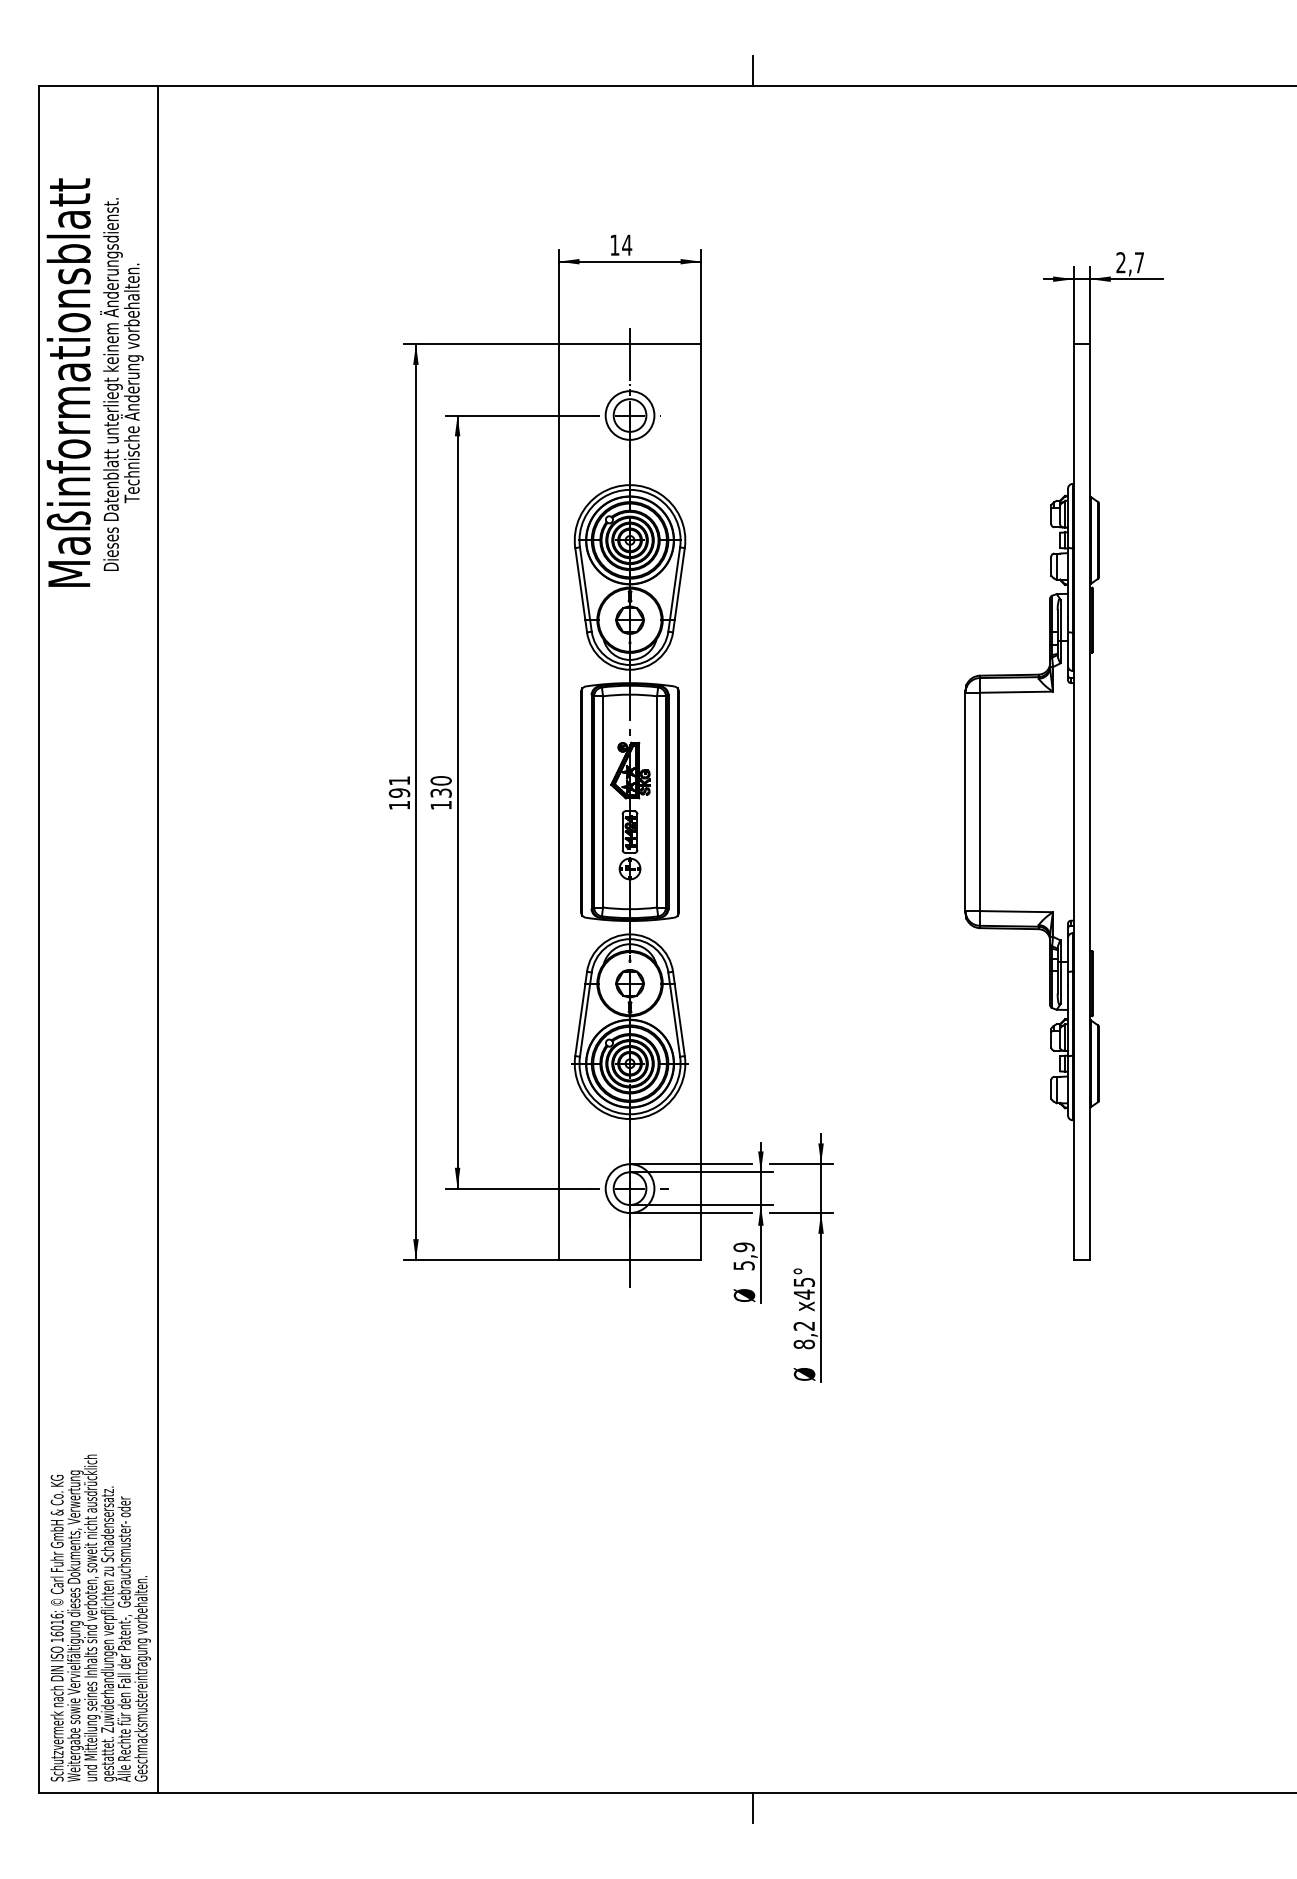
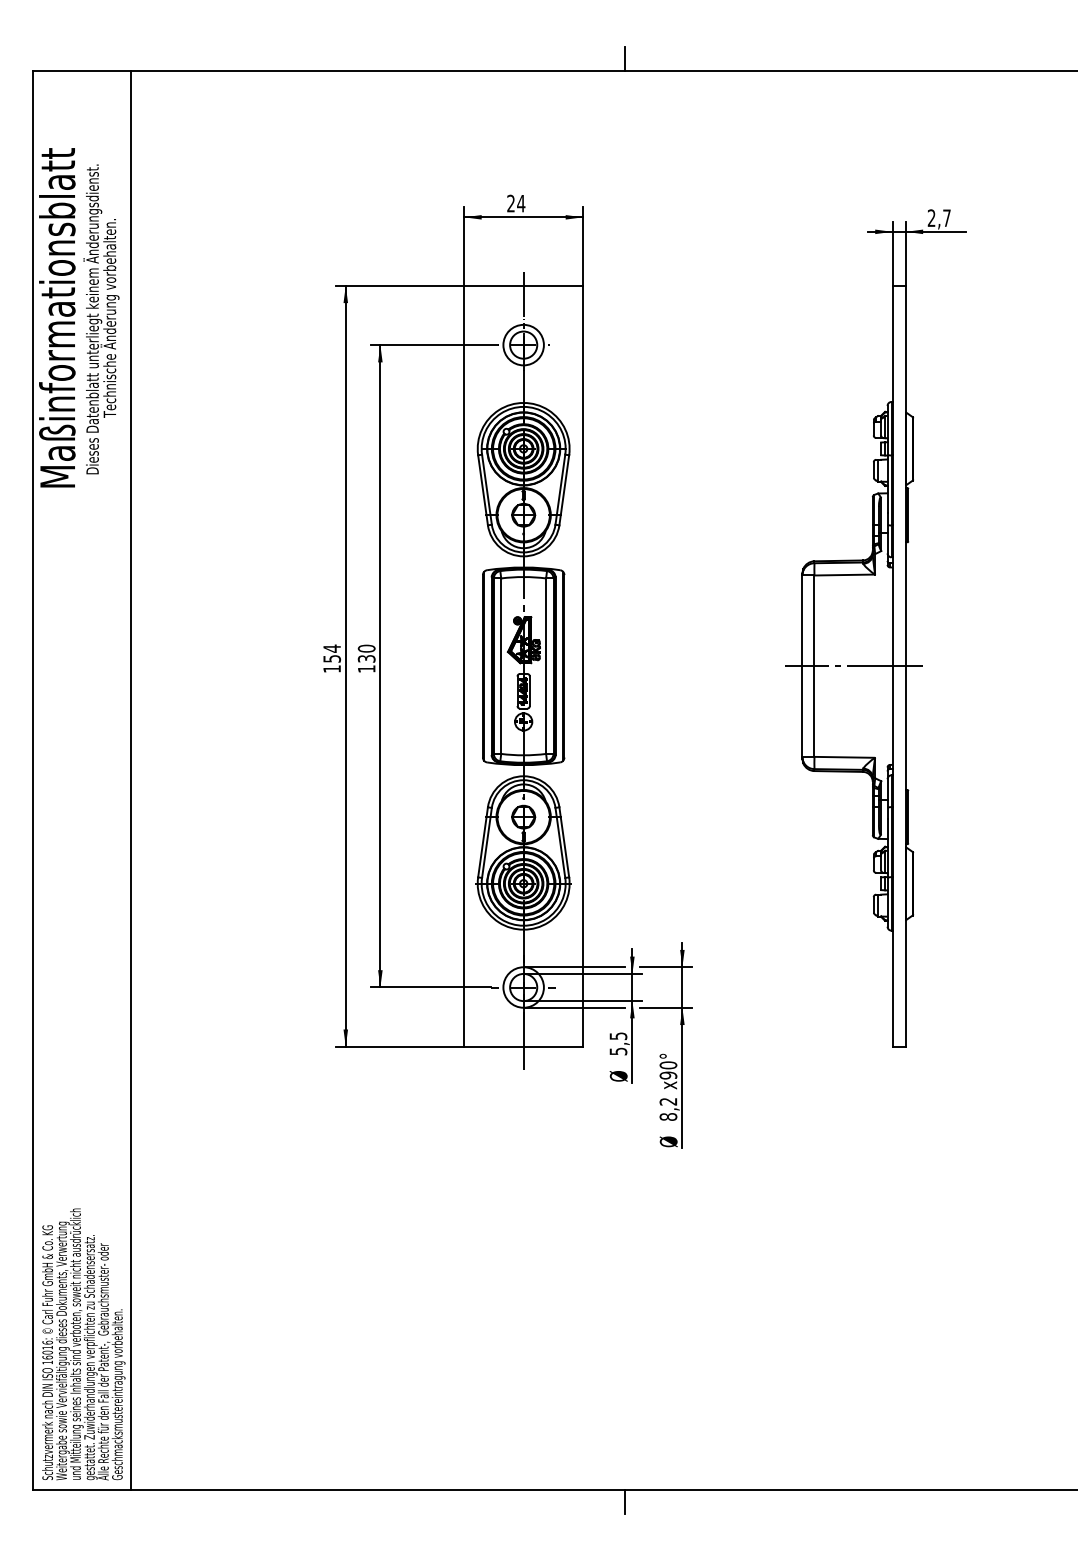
text: (614, 244) -> (510, 203), 14 -> 24
text: (398, 786) -> (331, 653), 191 -> 154
line: (1026, 801) -> (853, 665), added
text: (743, 1247) -> (617, 1036), 5,9 -> 5,5
text: (804, 1288) -> (668, 1070), x45° -> x90°

